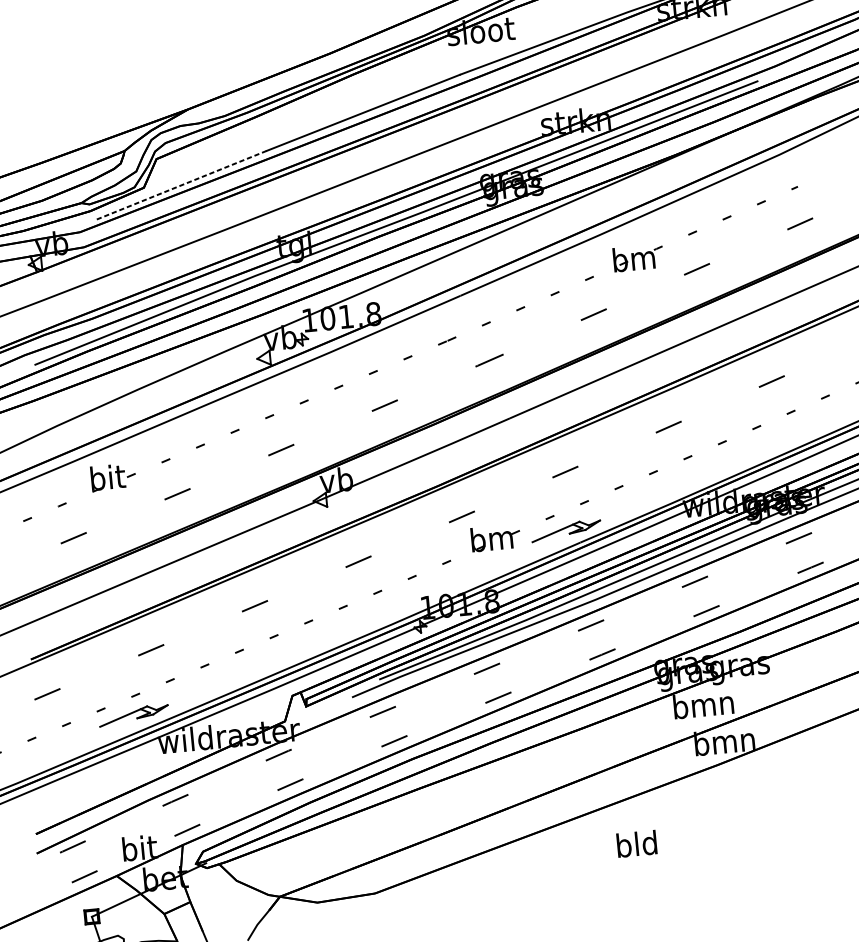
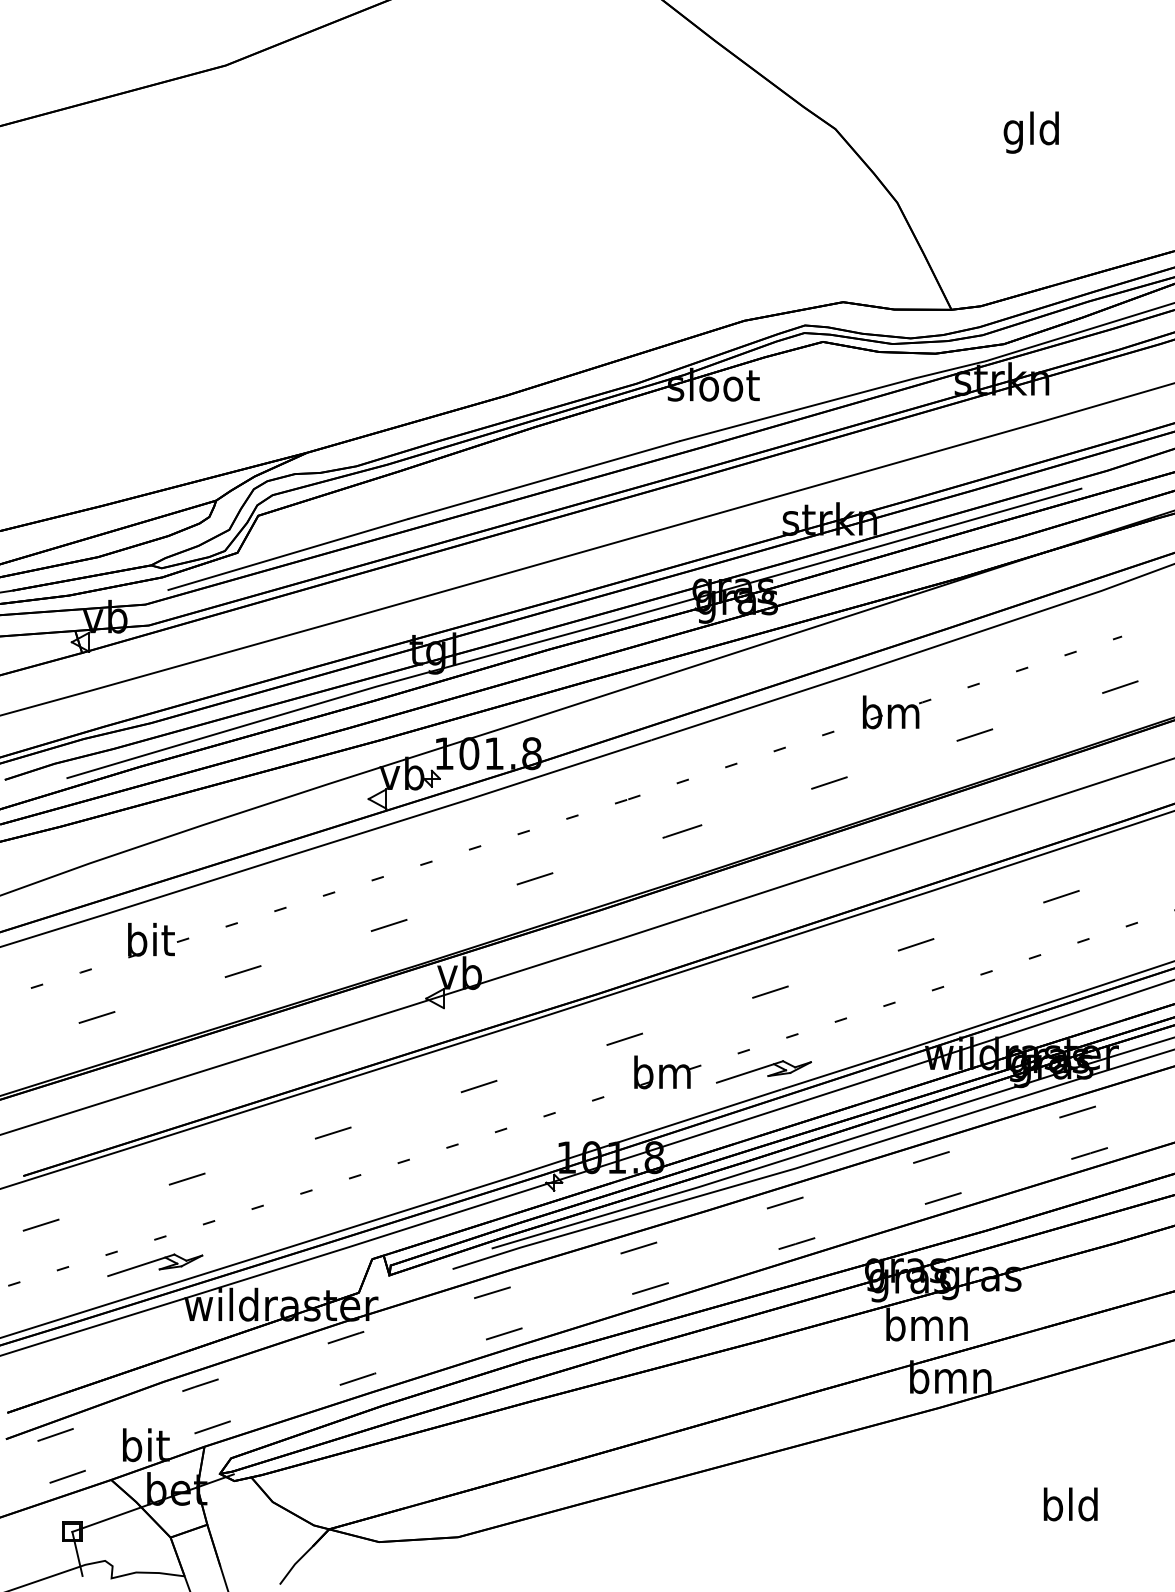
line: (180, 185) -> (287, 554), dashed -> solid
text: (636, 844) -> (1070, 1504), moved

